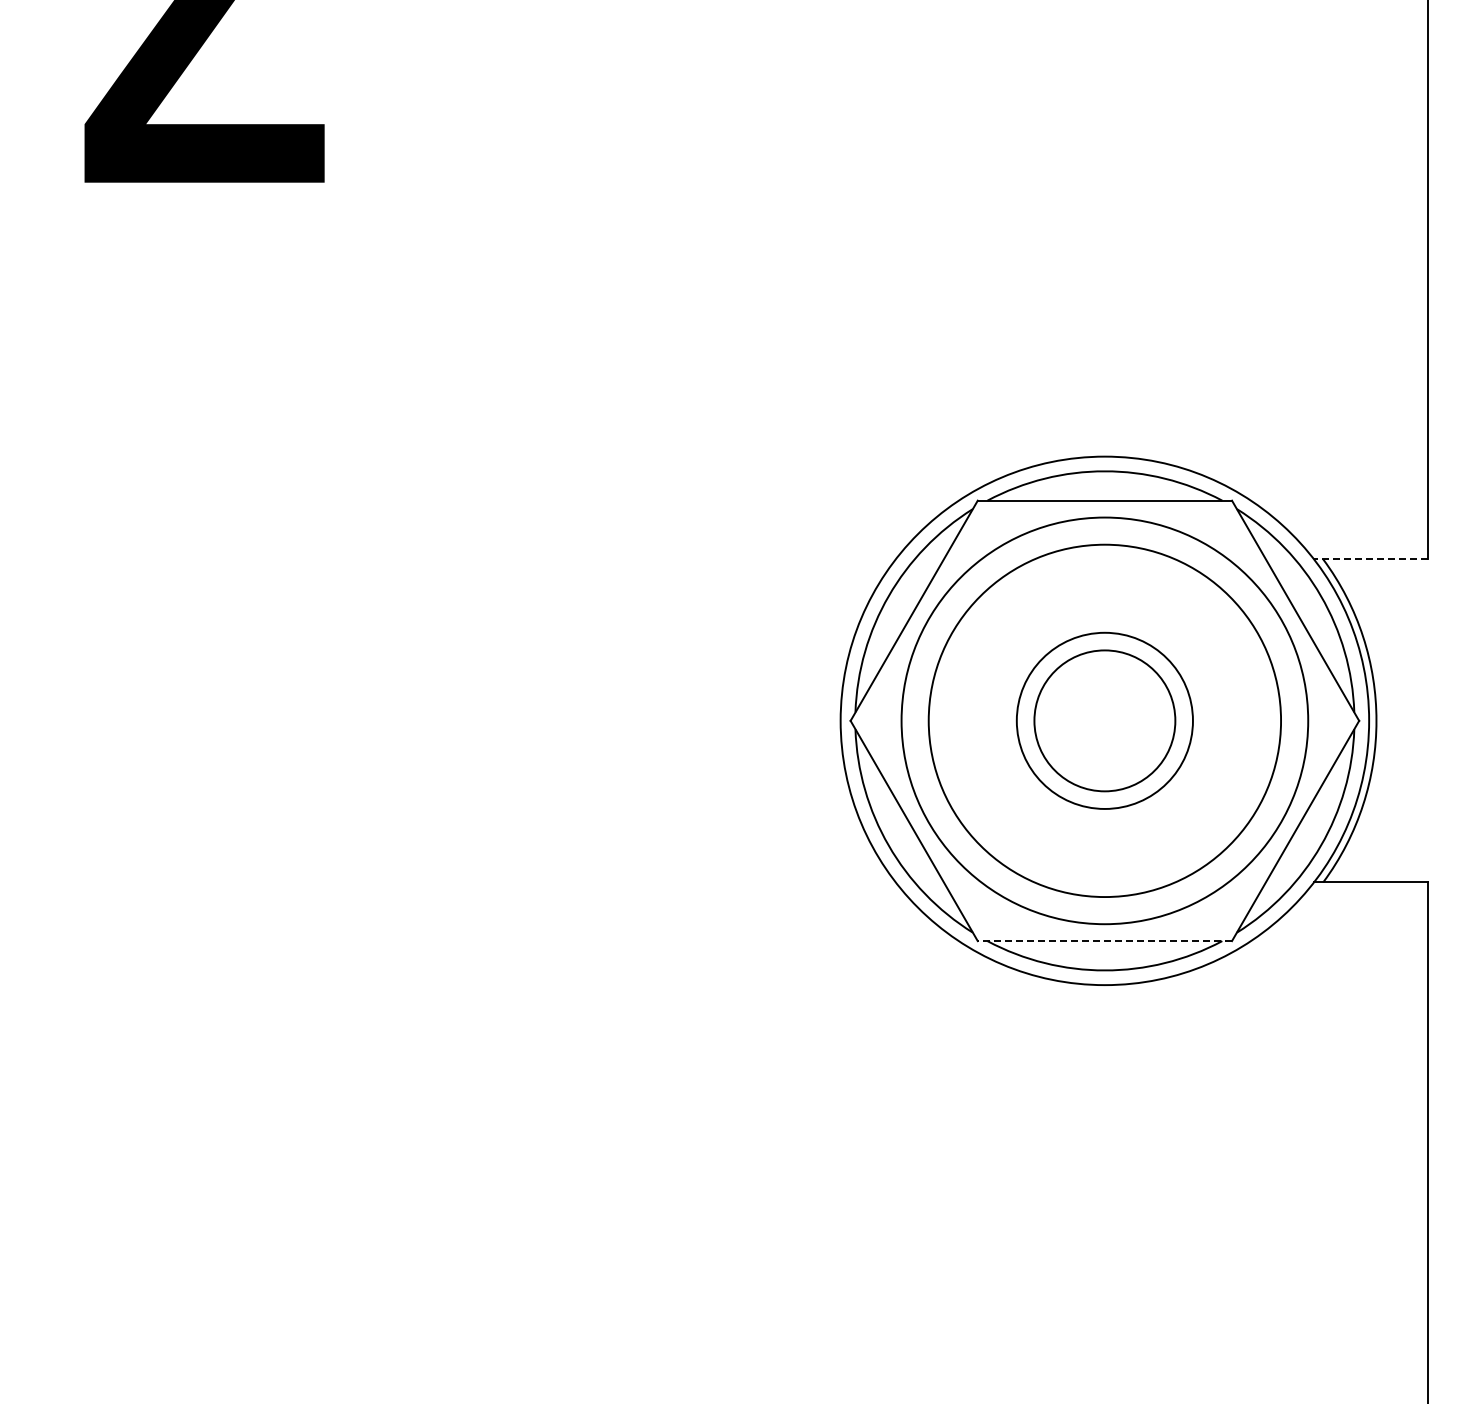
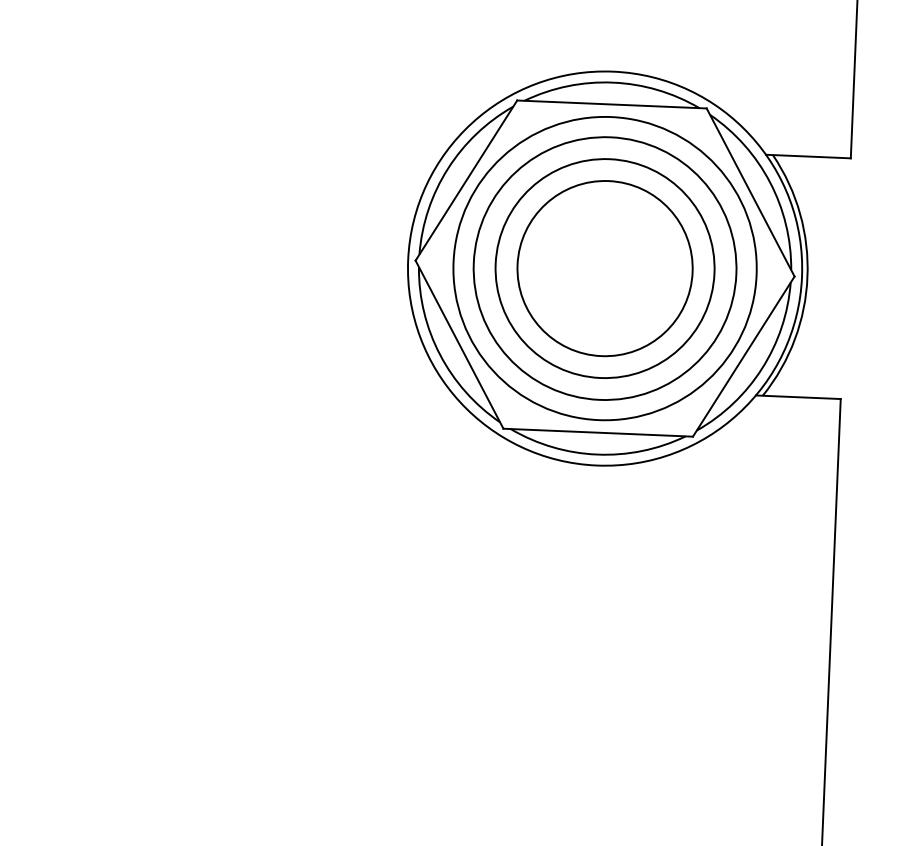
line: (1370, 559) -> (808, 156), dashed -> solid
circle: (1104, 720) -> (604, 268), size x1.67
circle: (1104, 720) -> (604, 268), size x1.67
line: (1104, 941) -> (597, 433), dashed -> solid

